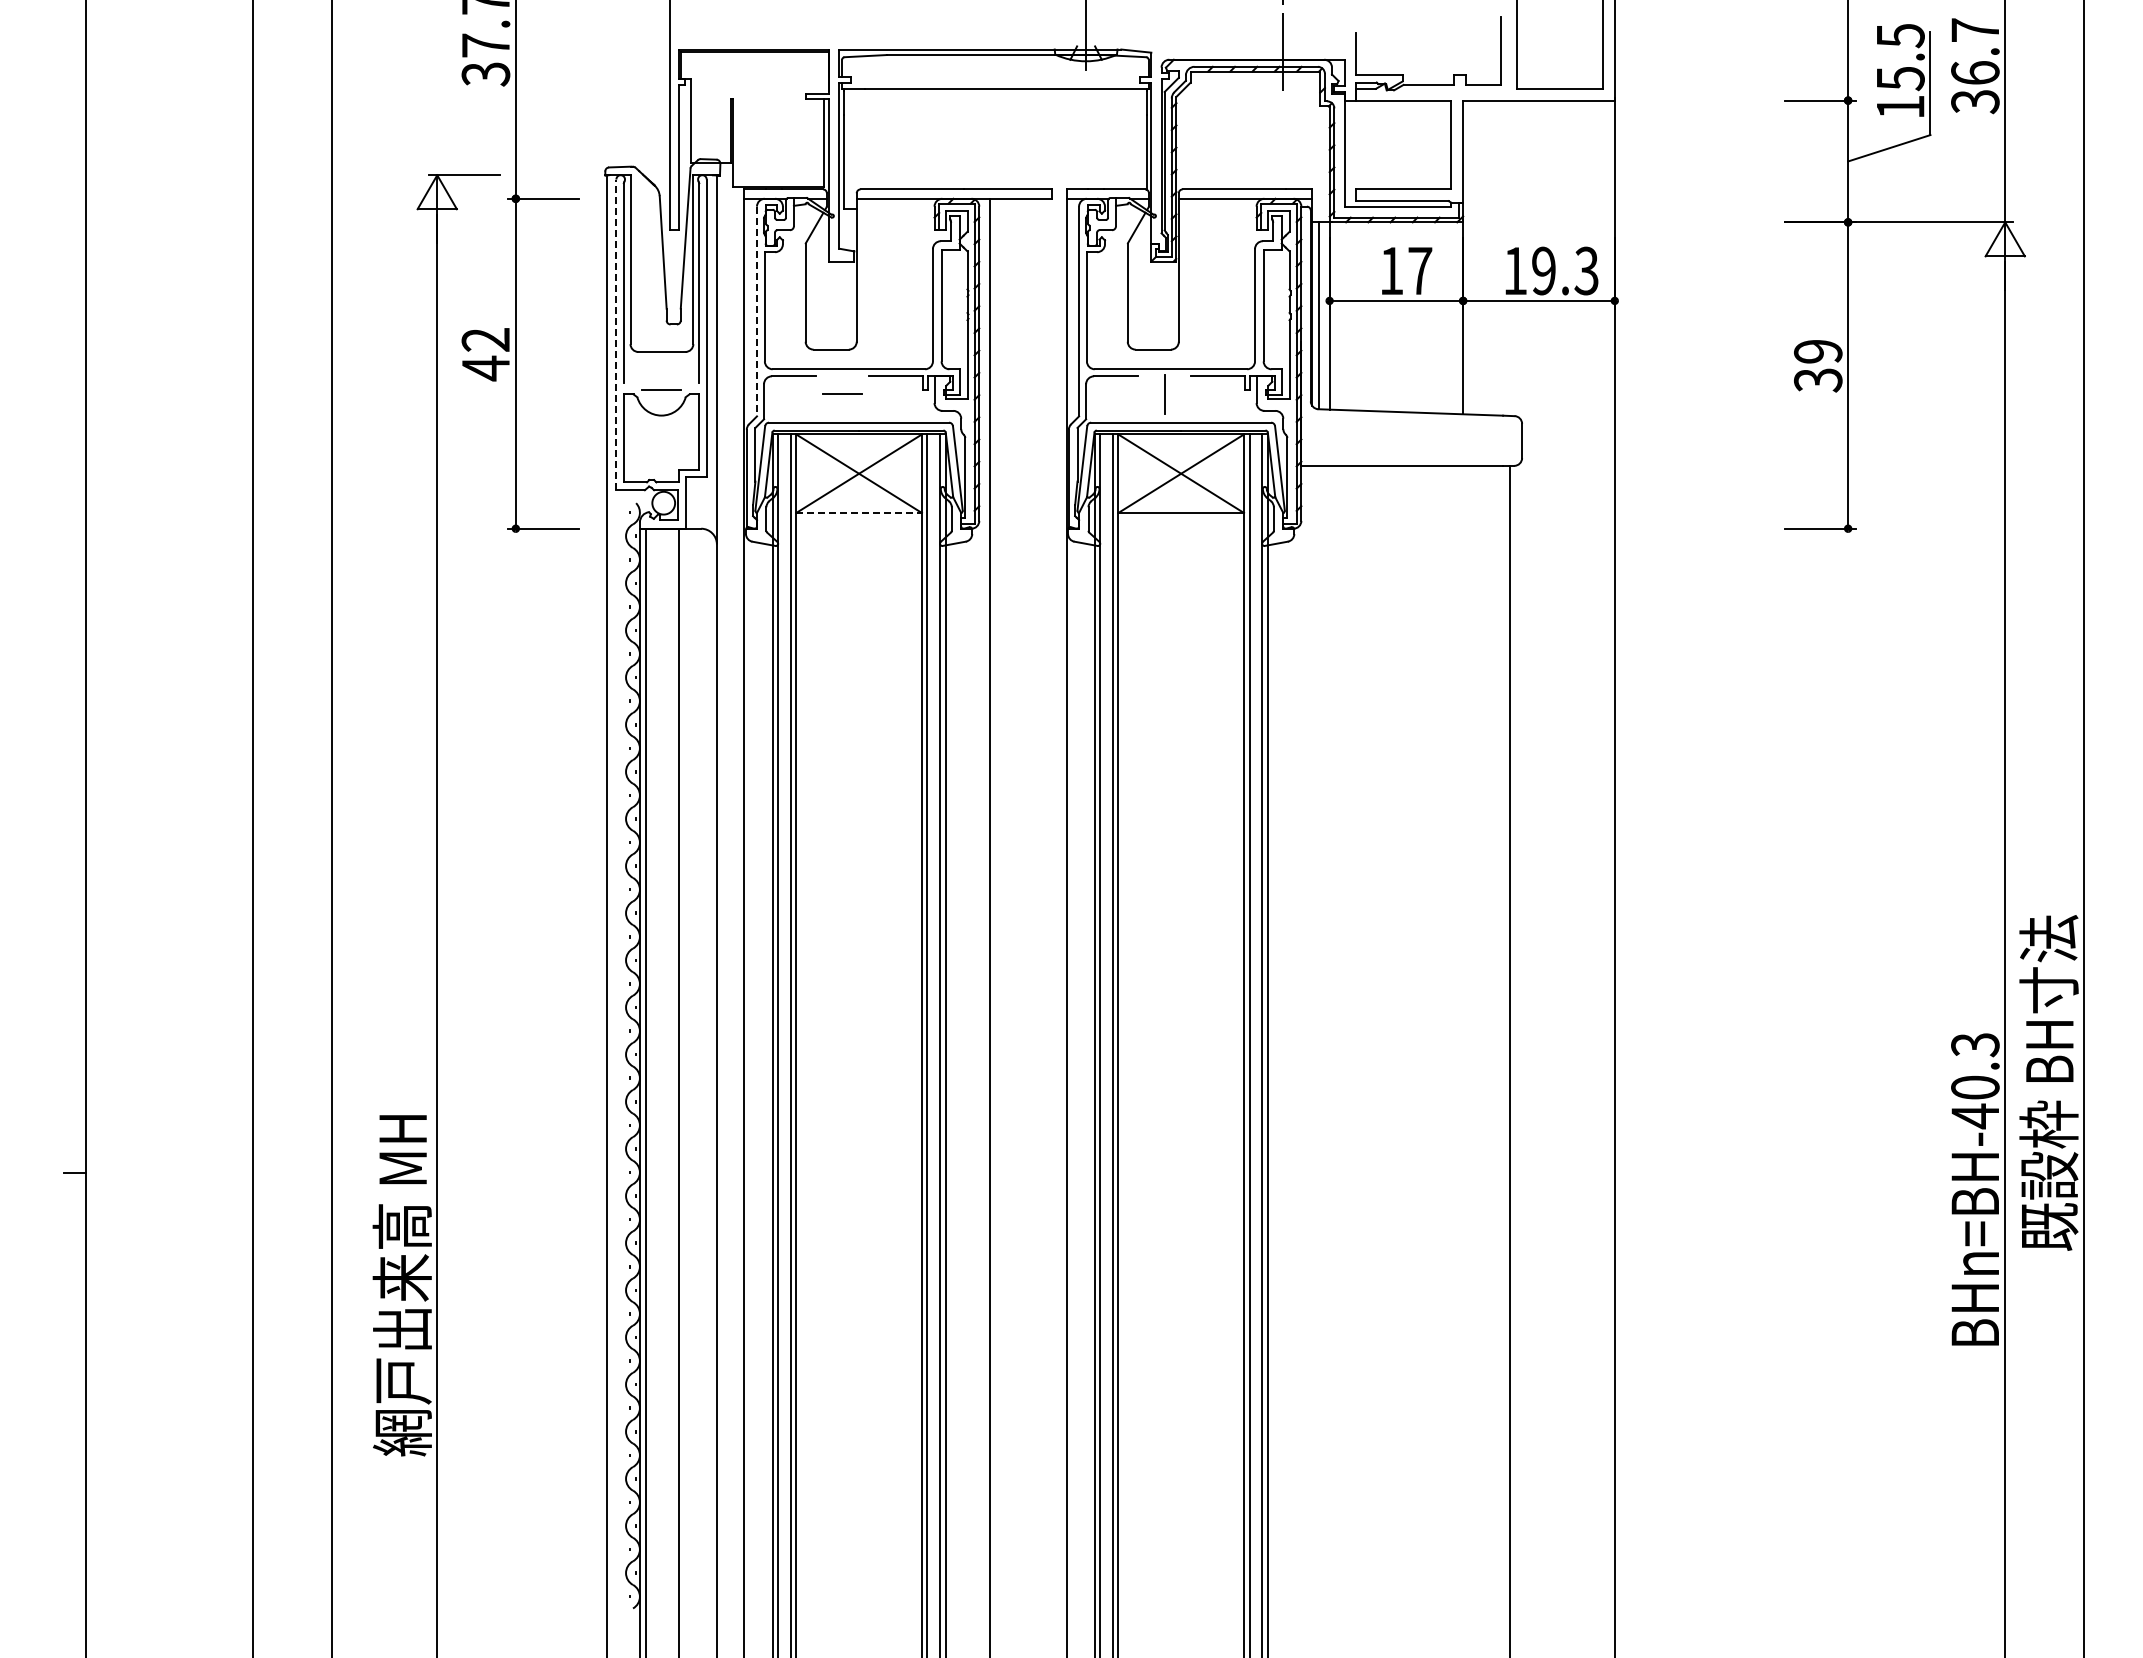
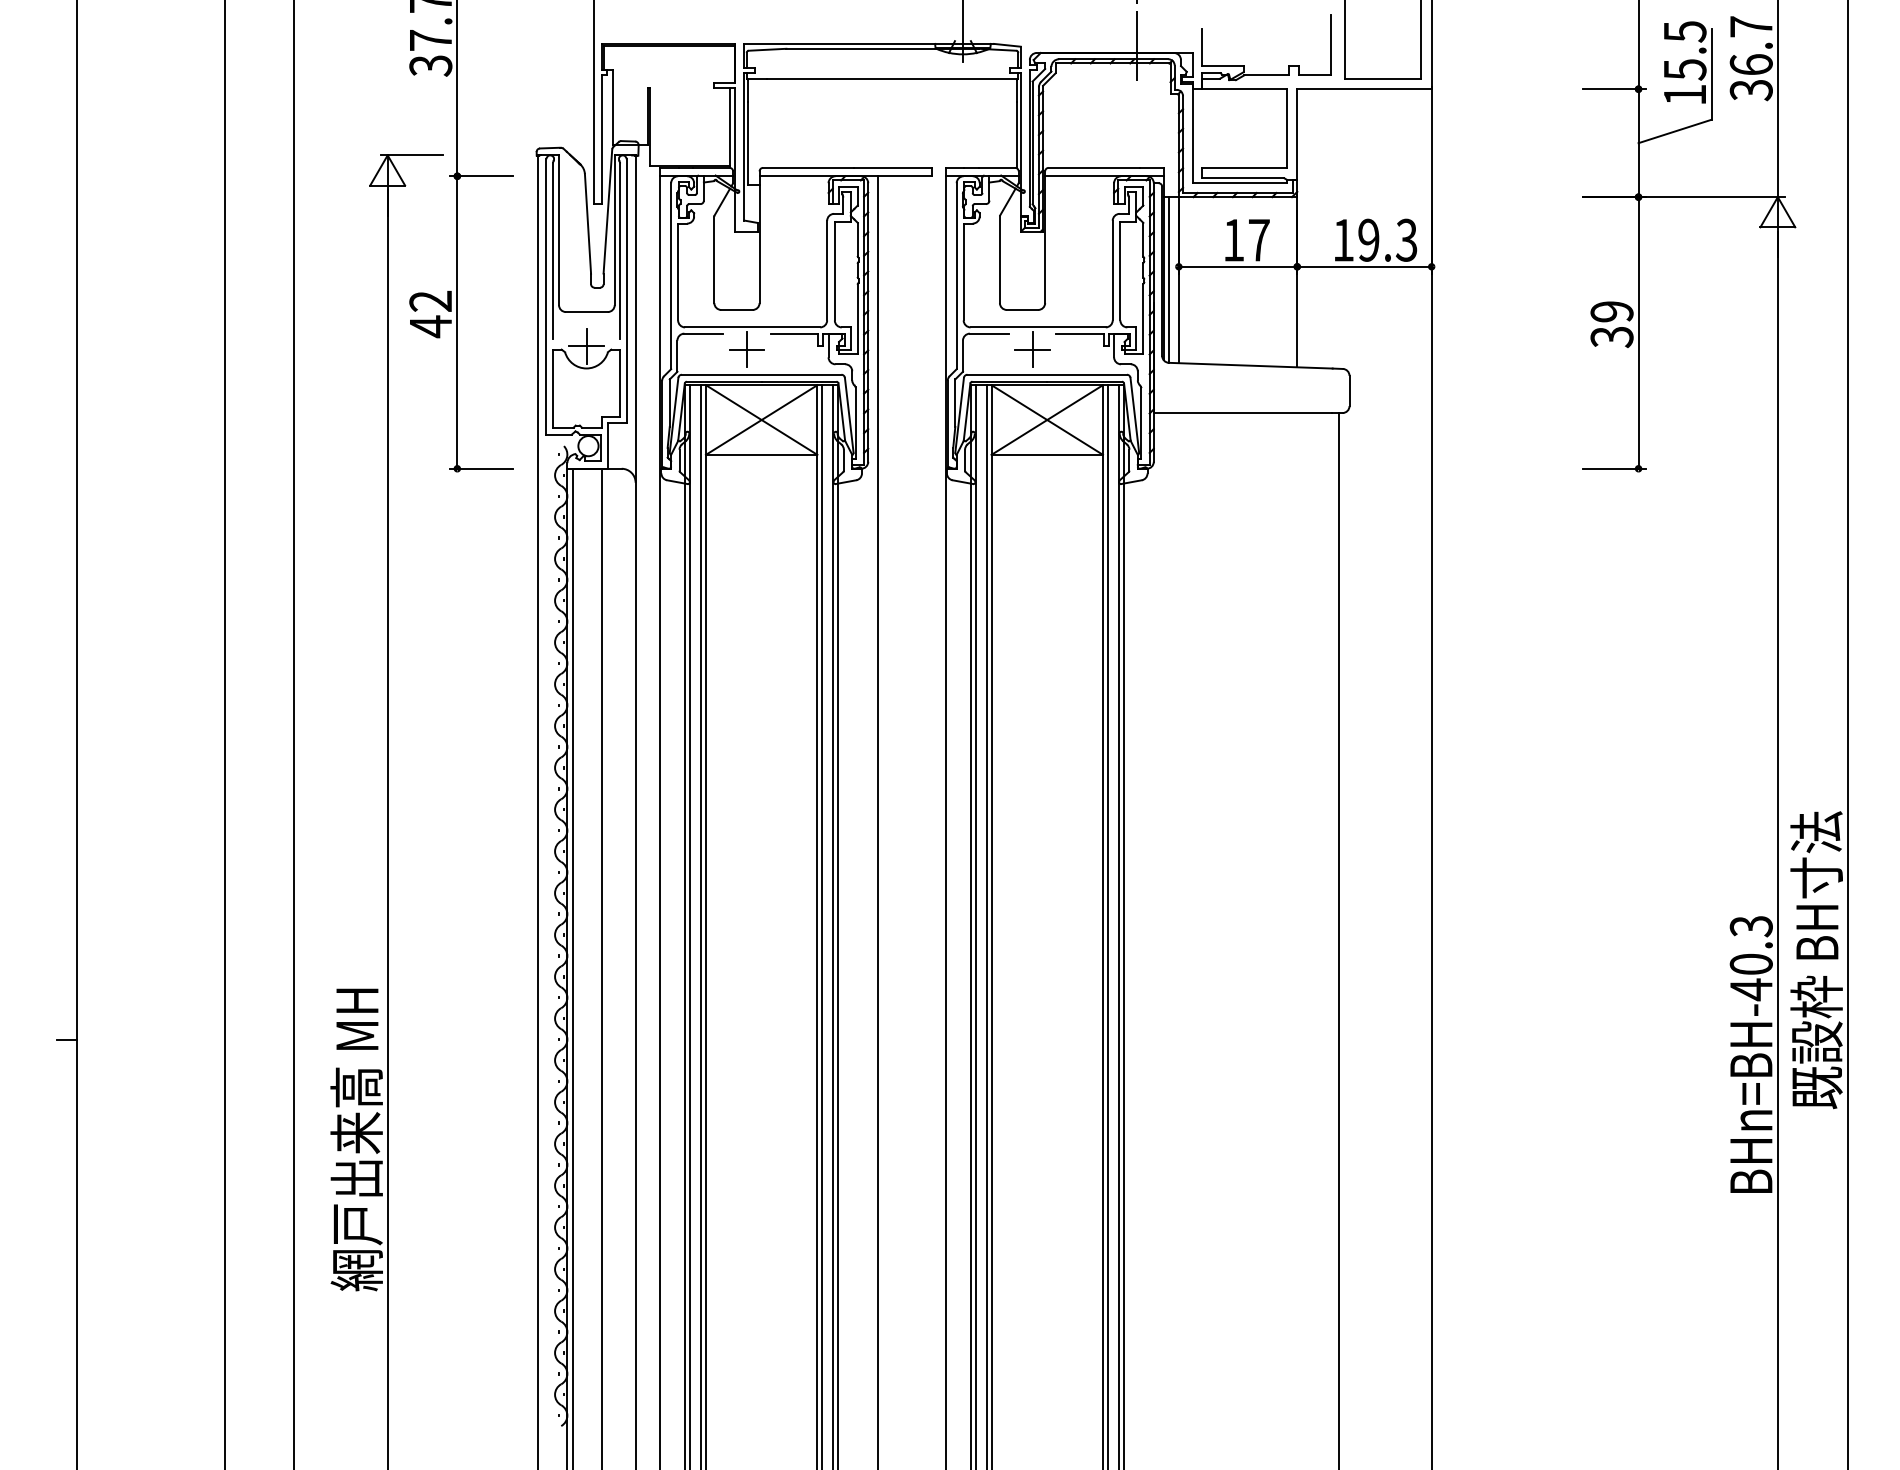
line: (756, 311) -> (670, 276), dashed -> solid
line: (616, 334) -> (546, 296), dashed -> solid
line: (661, 390) -> (586, 346), added
line: (842, 394) -> (746, 349), added
line: (1164, 394) -> (1032, 349), added
line: (859, 513) -> (762, 455), dashed -> solid

